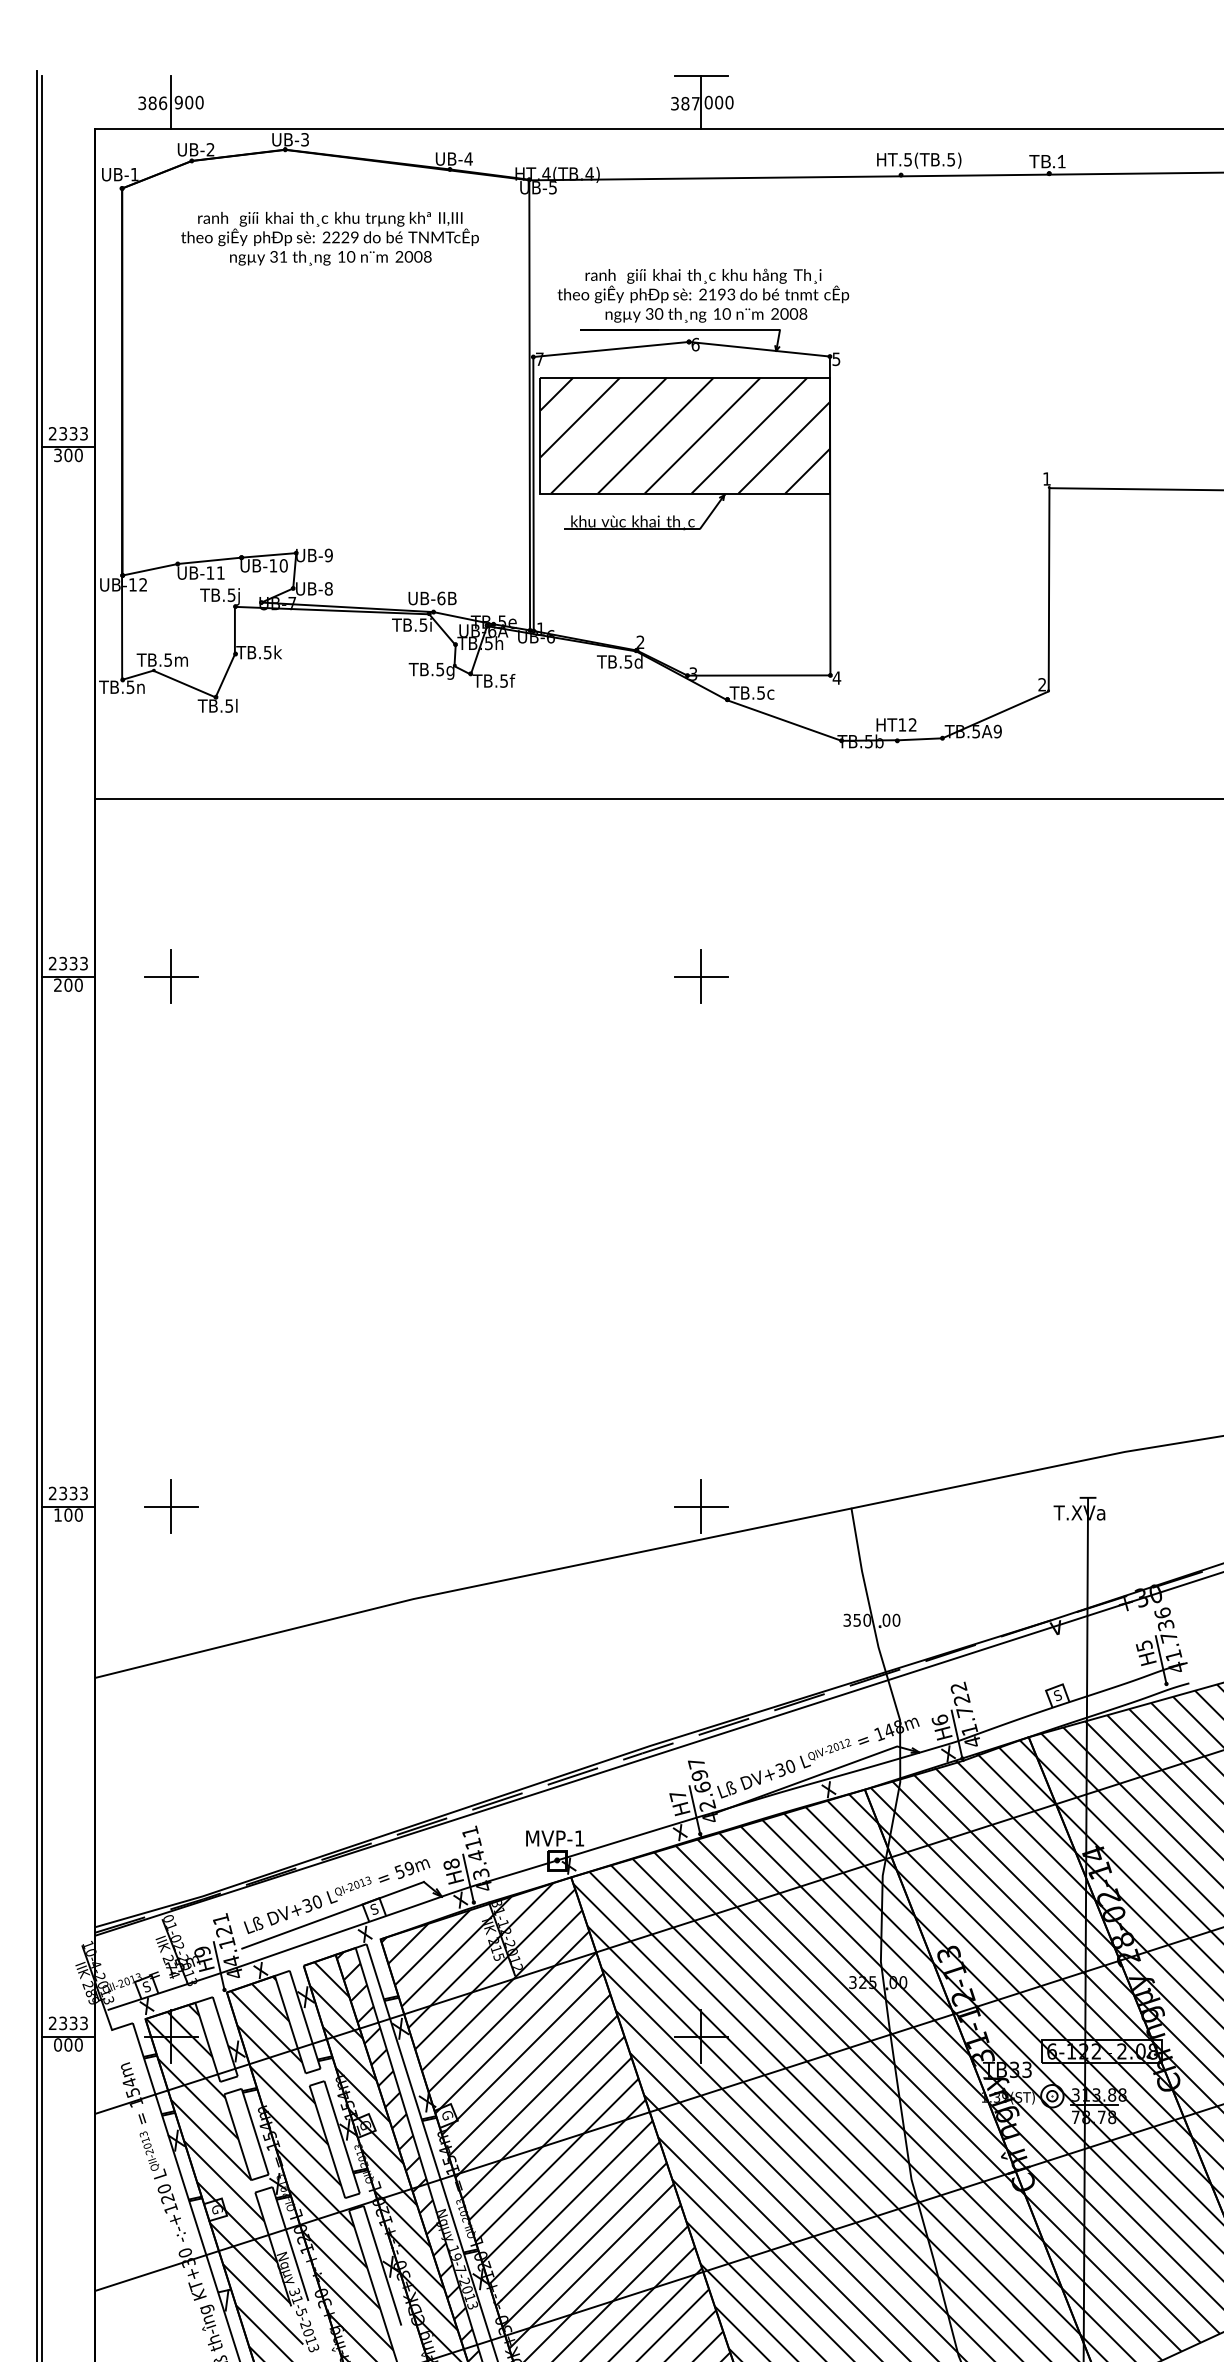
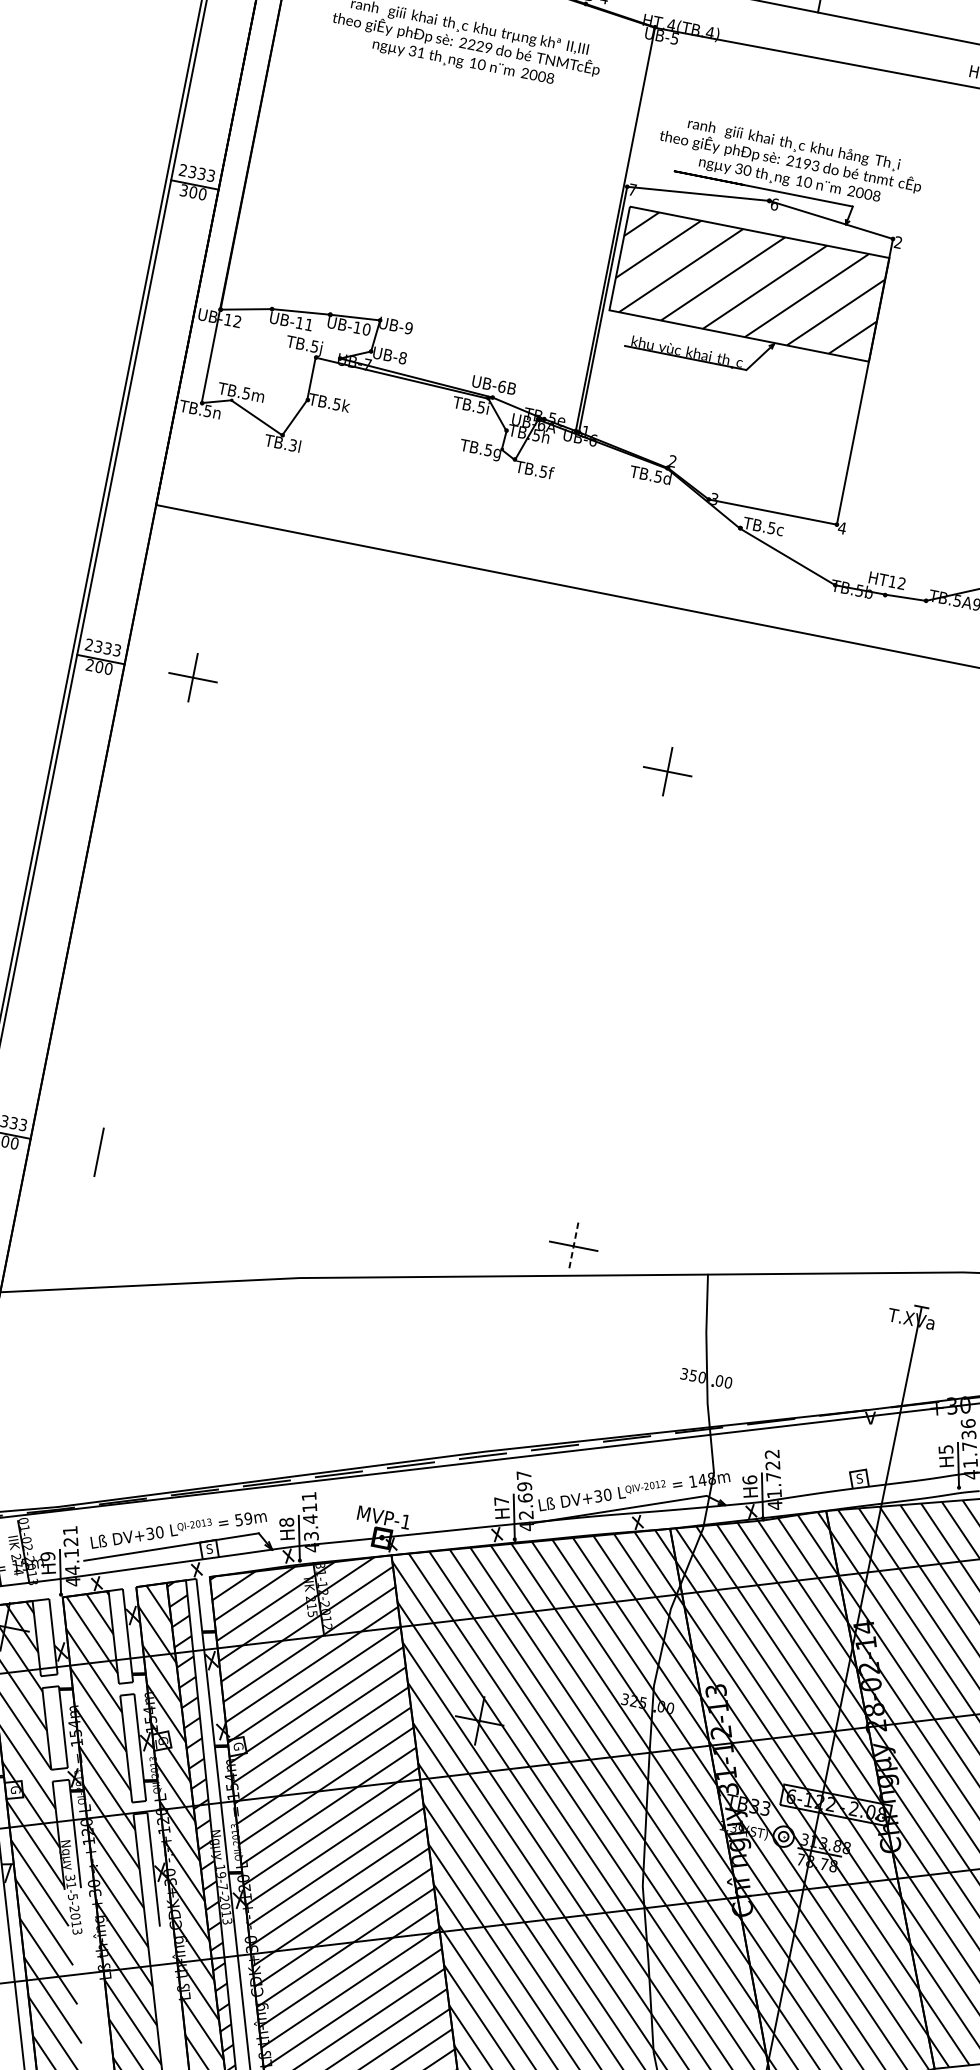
text: (836, 359) -> (898, 242), 5 -> 2
text: (229, 705) -> (293, 445), TB.5l -> TB.3l
line: (170, 1506) -> (98, 1152), removed
line: (701, 1507) -> (573, 1247), solid -> dashed

